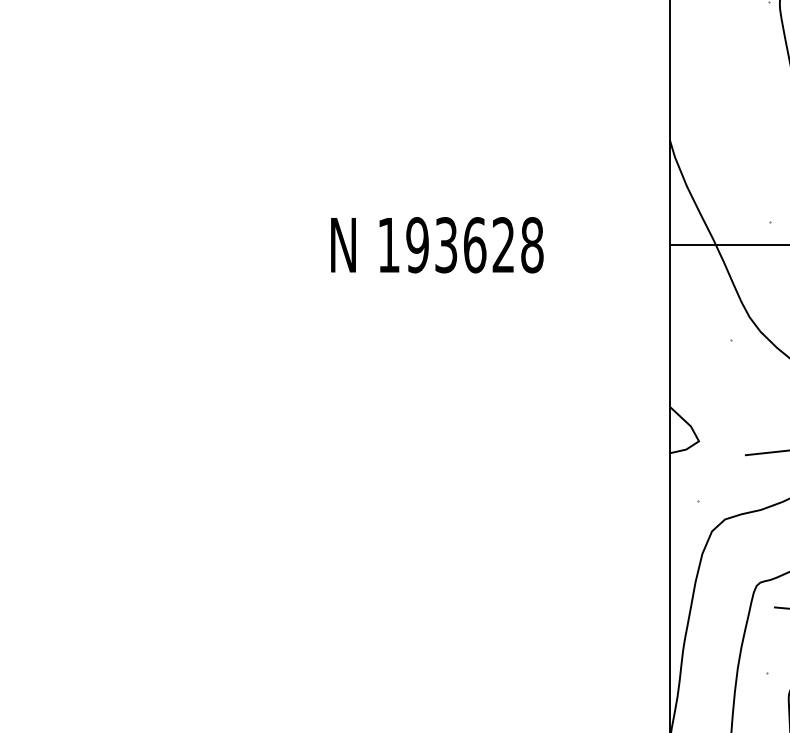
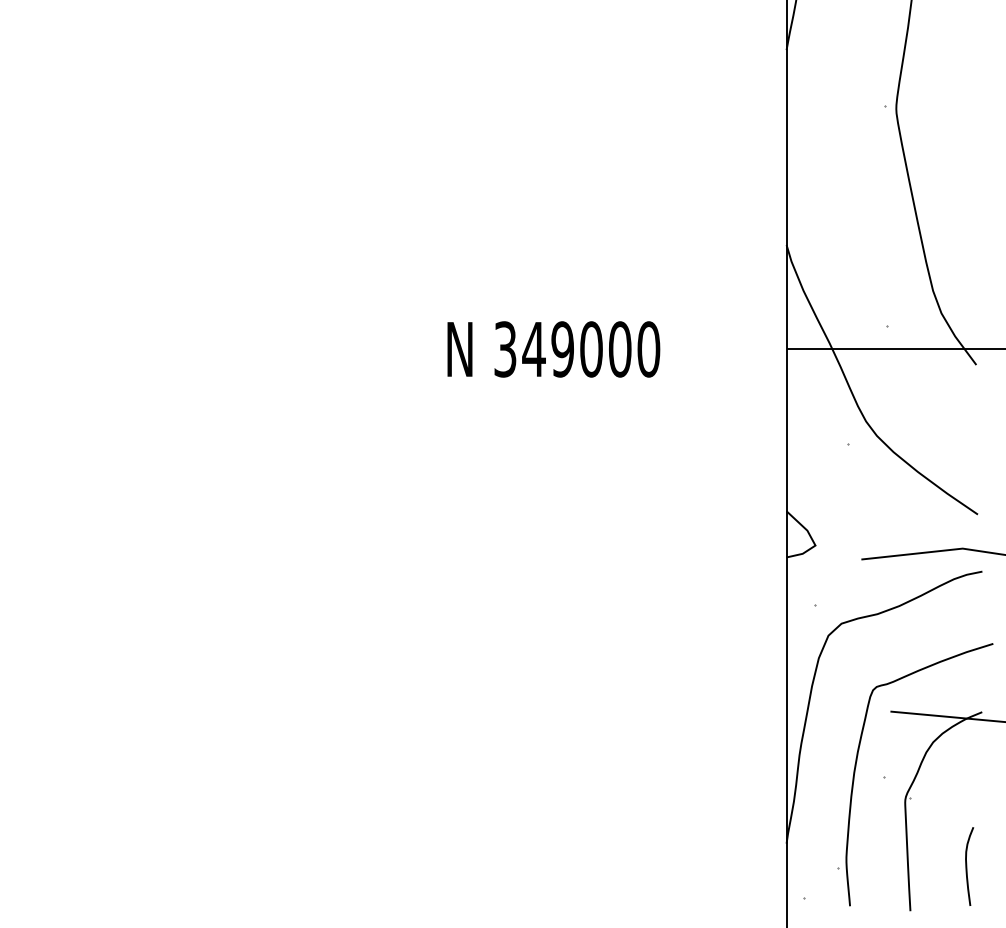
text: (461, 245) -> (577, 349), 193628 -> 349000

